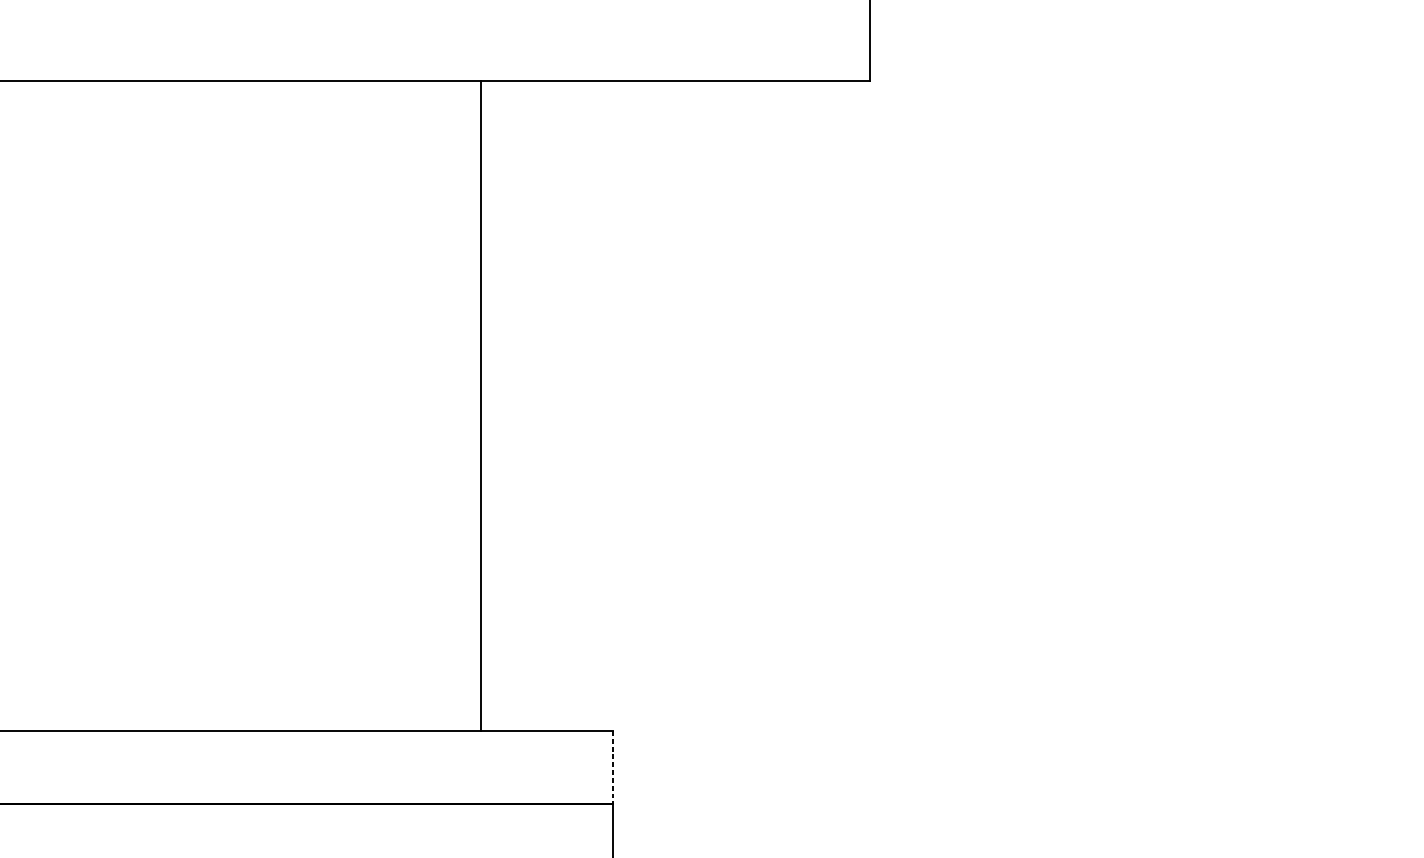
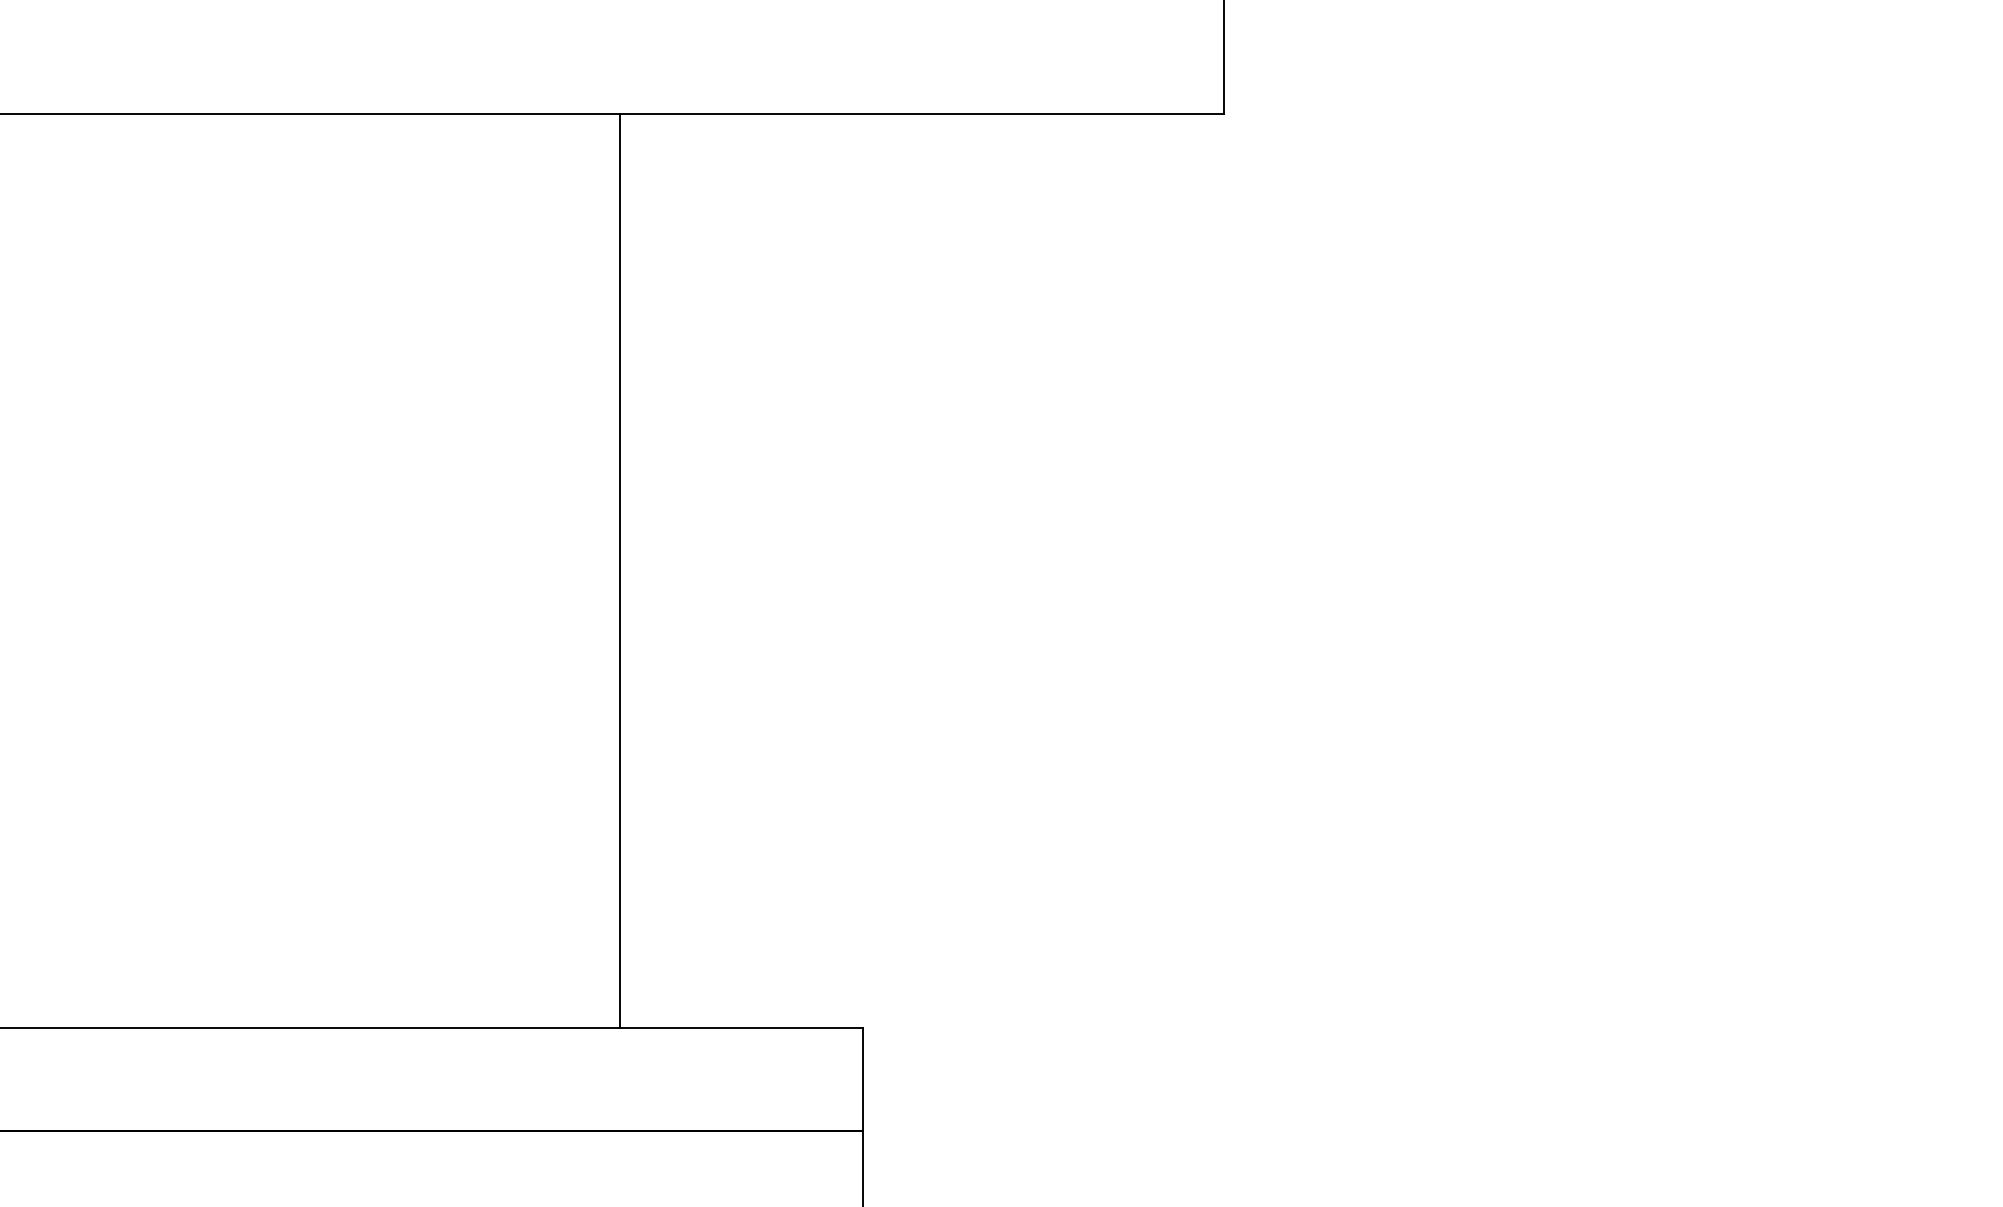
line: (480, 405) -> (620, 570), moved
line: (613, 767) -> (862, 1079), dashed -> solid

